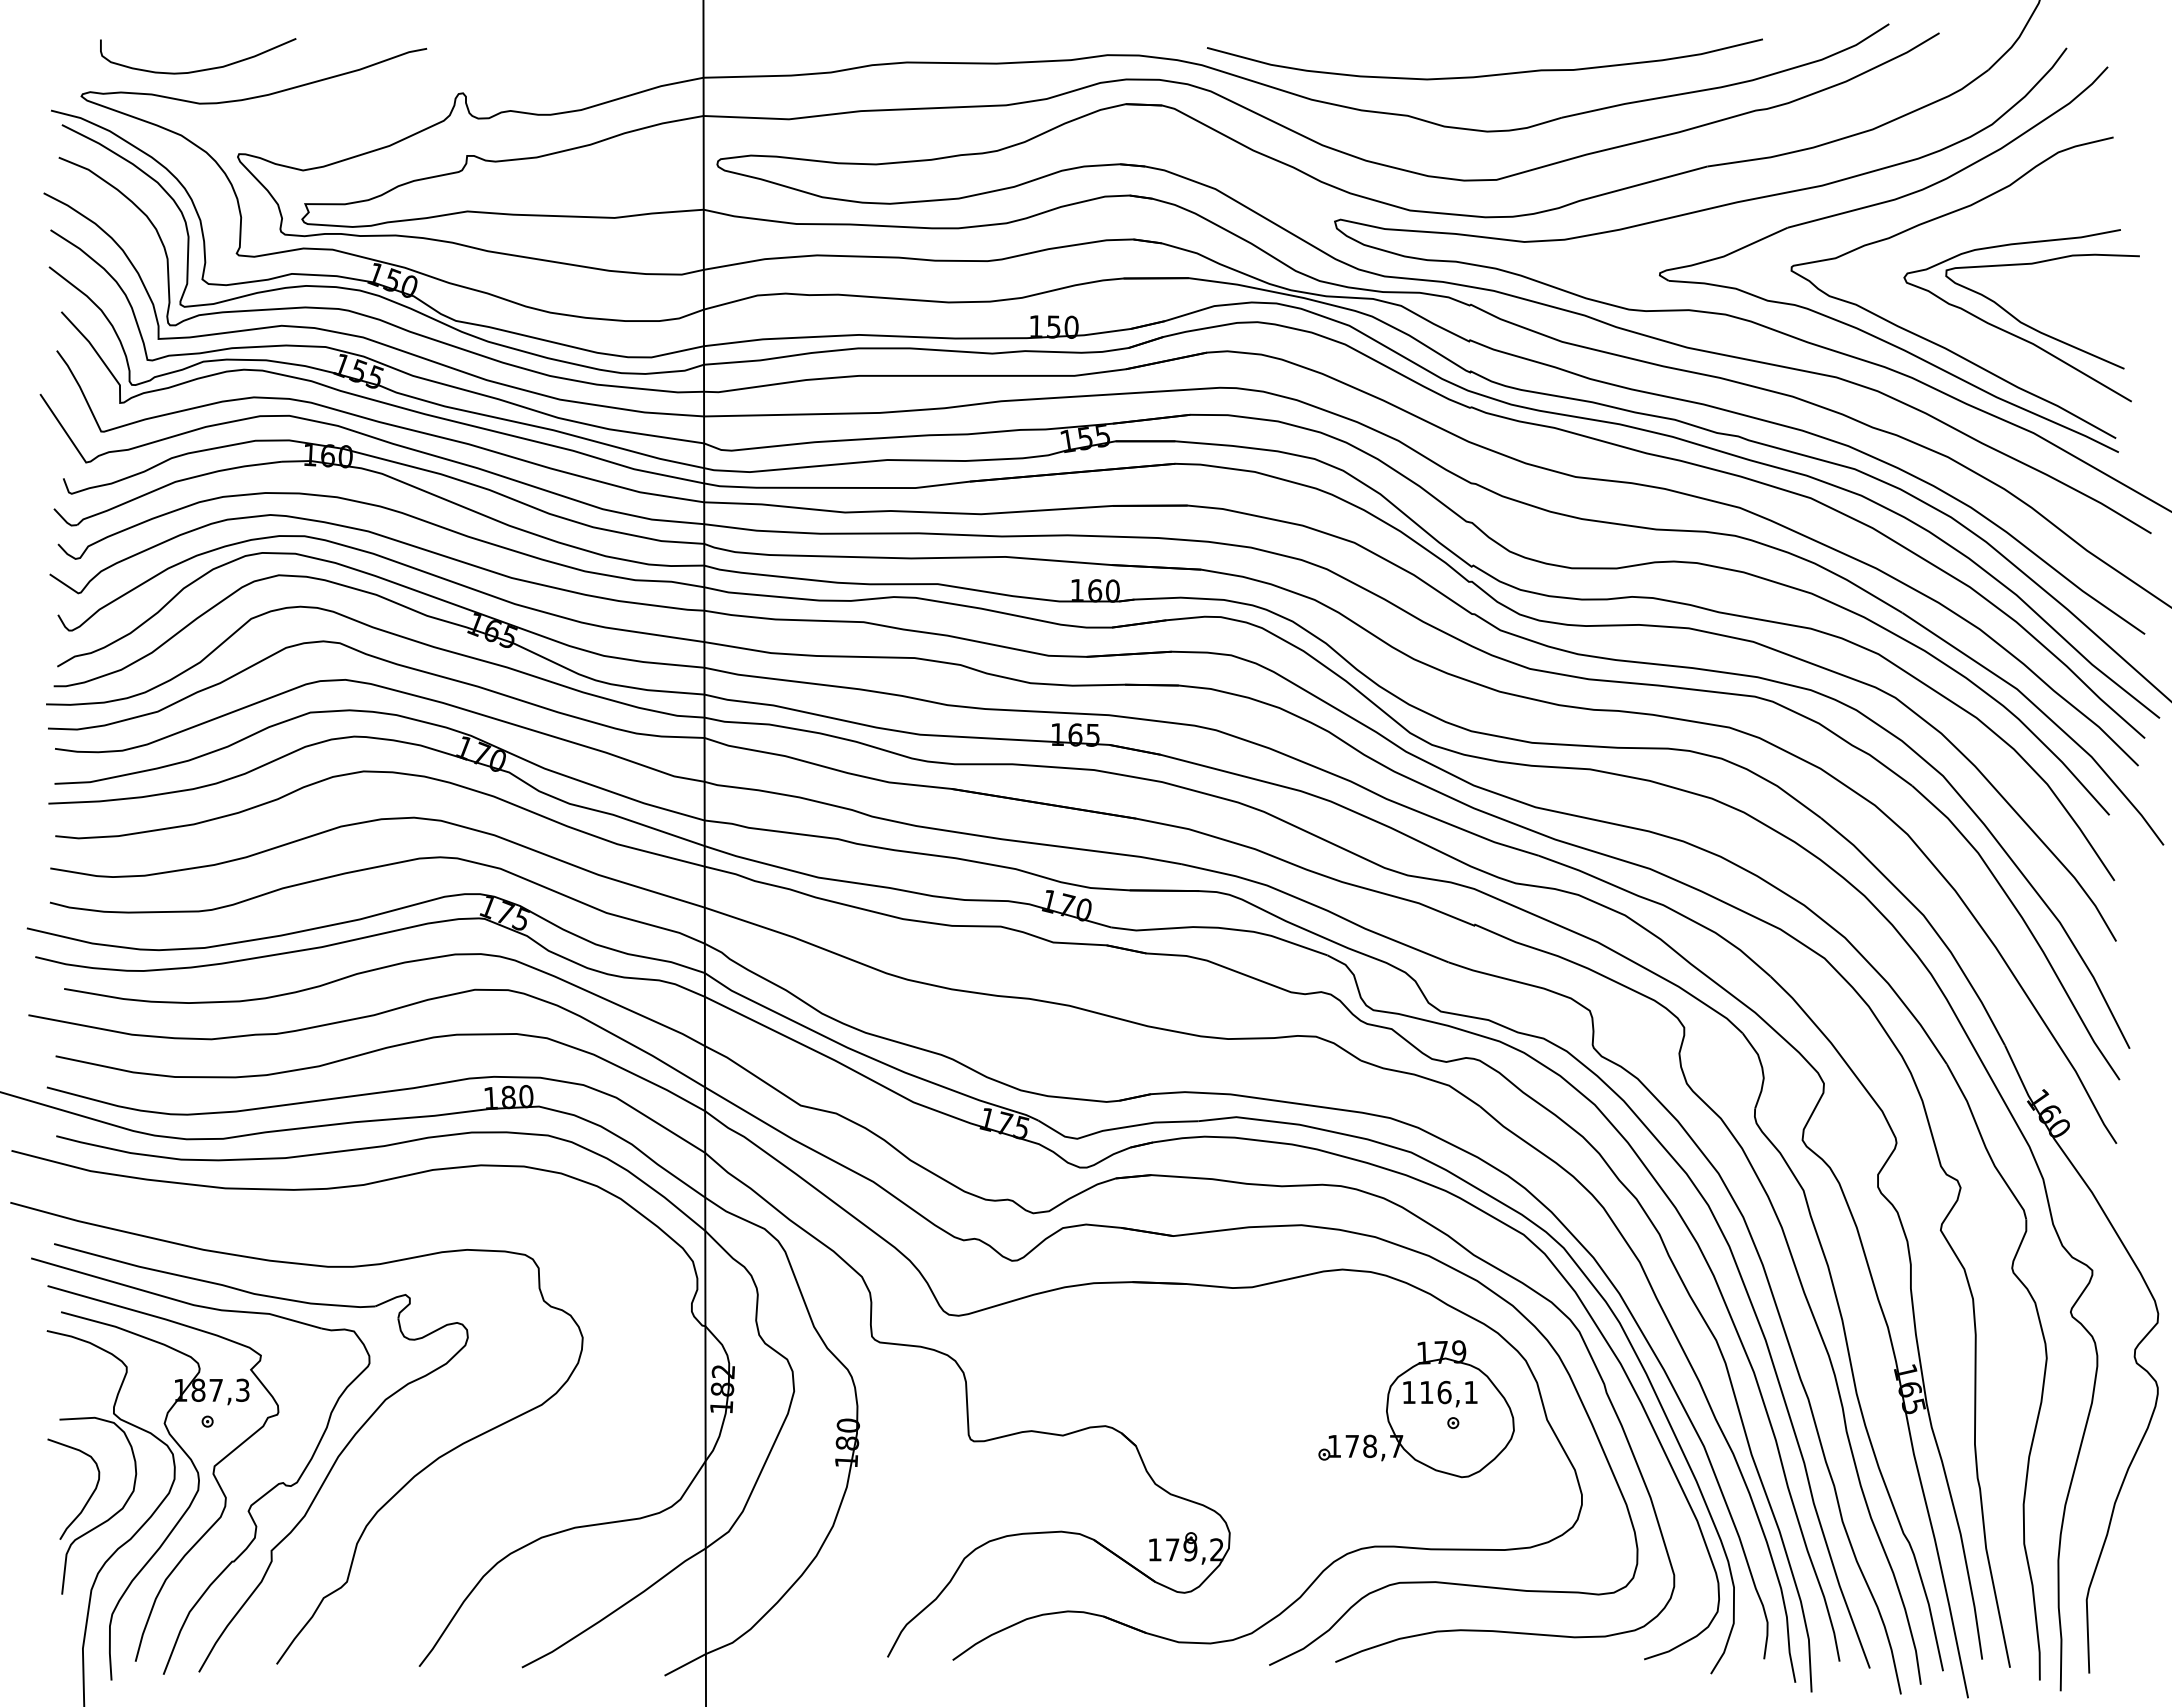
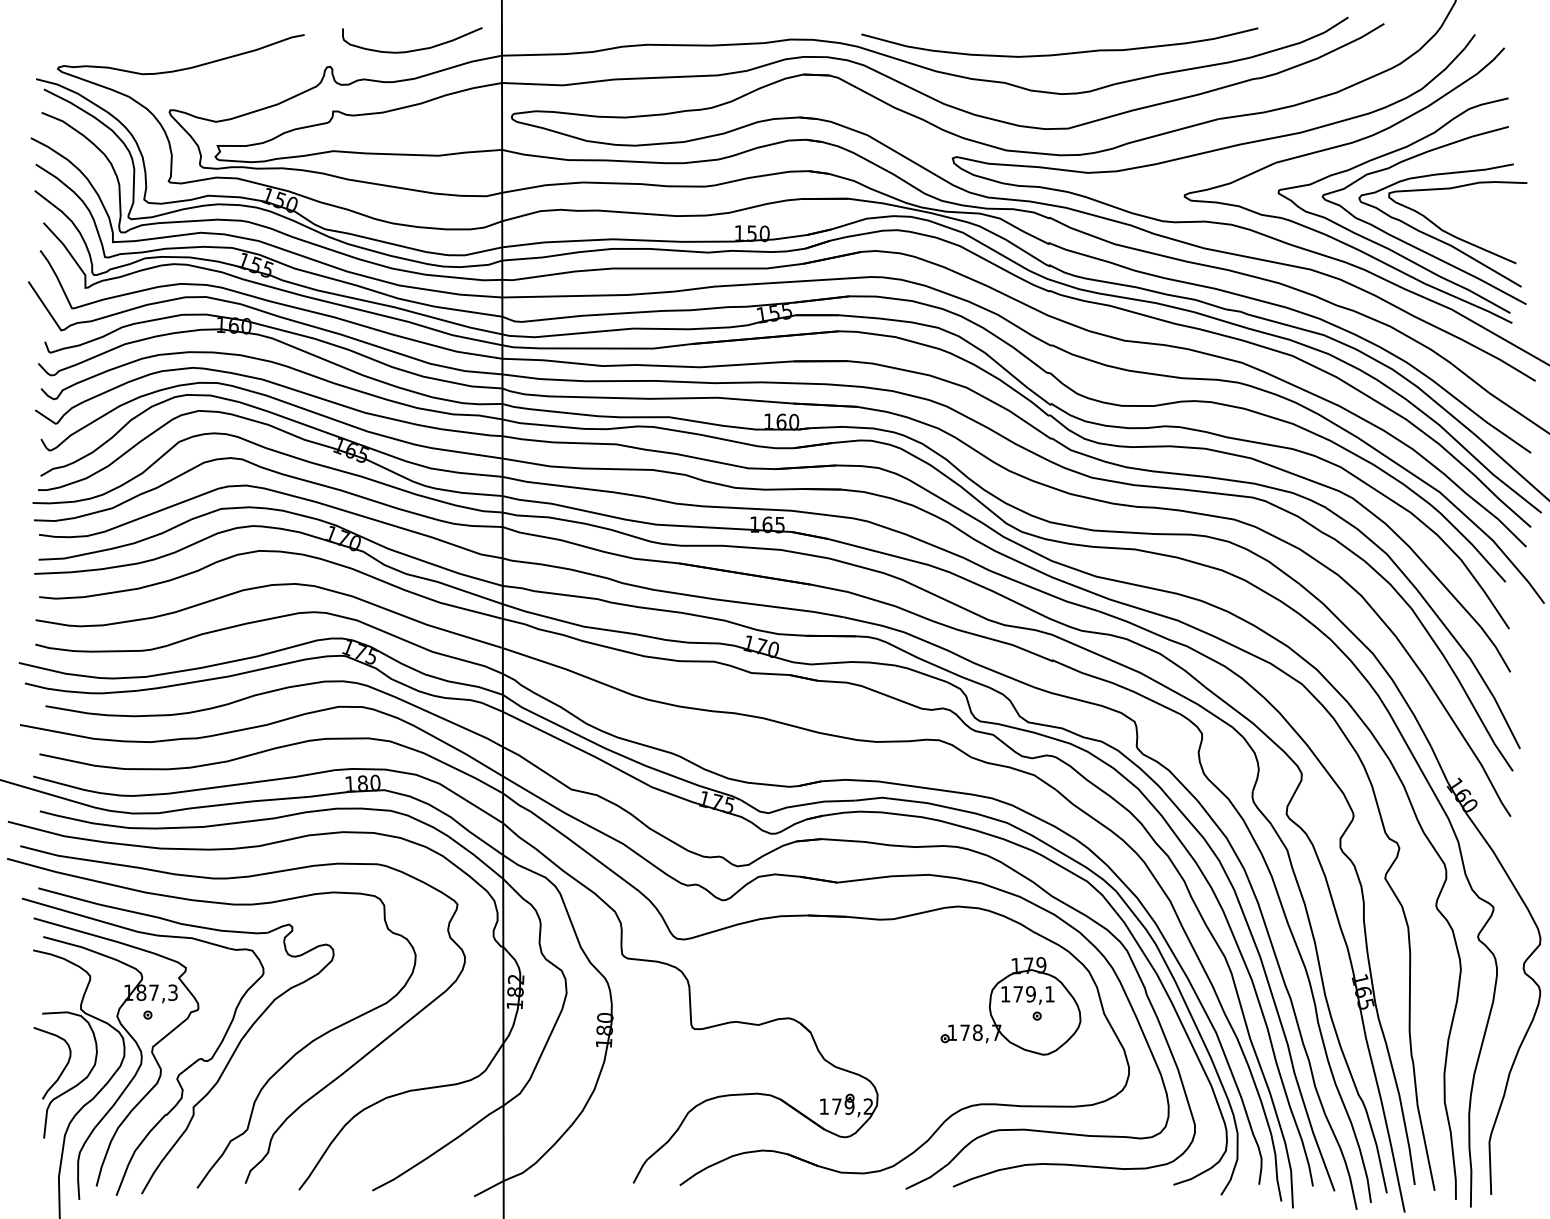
curve: (200, 69) -> (414, 49), moved
curve: (1975, 341) -> (1410, 243), added
text: (1435, 1392) -> (1024, 994), 116,1 -> 179,1
part: (430, 1540) -> (307, 1099), added

